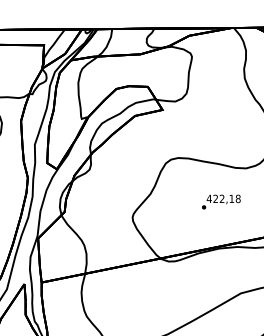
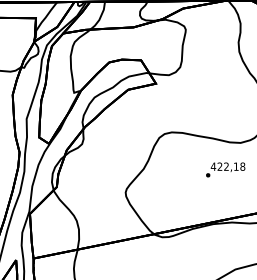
text: (221, 201) -> (225, 169), moved

